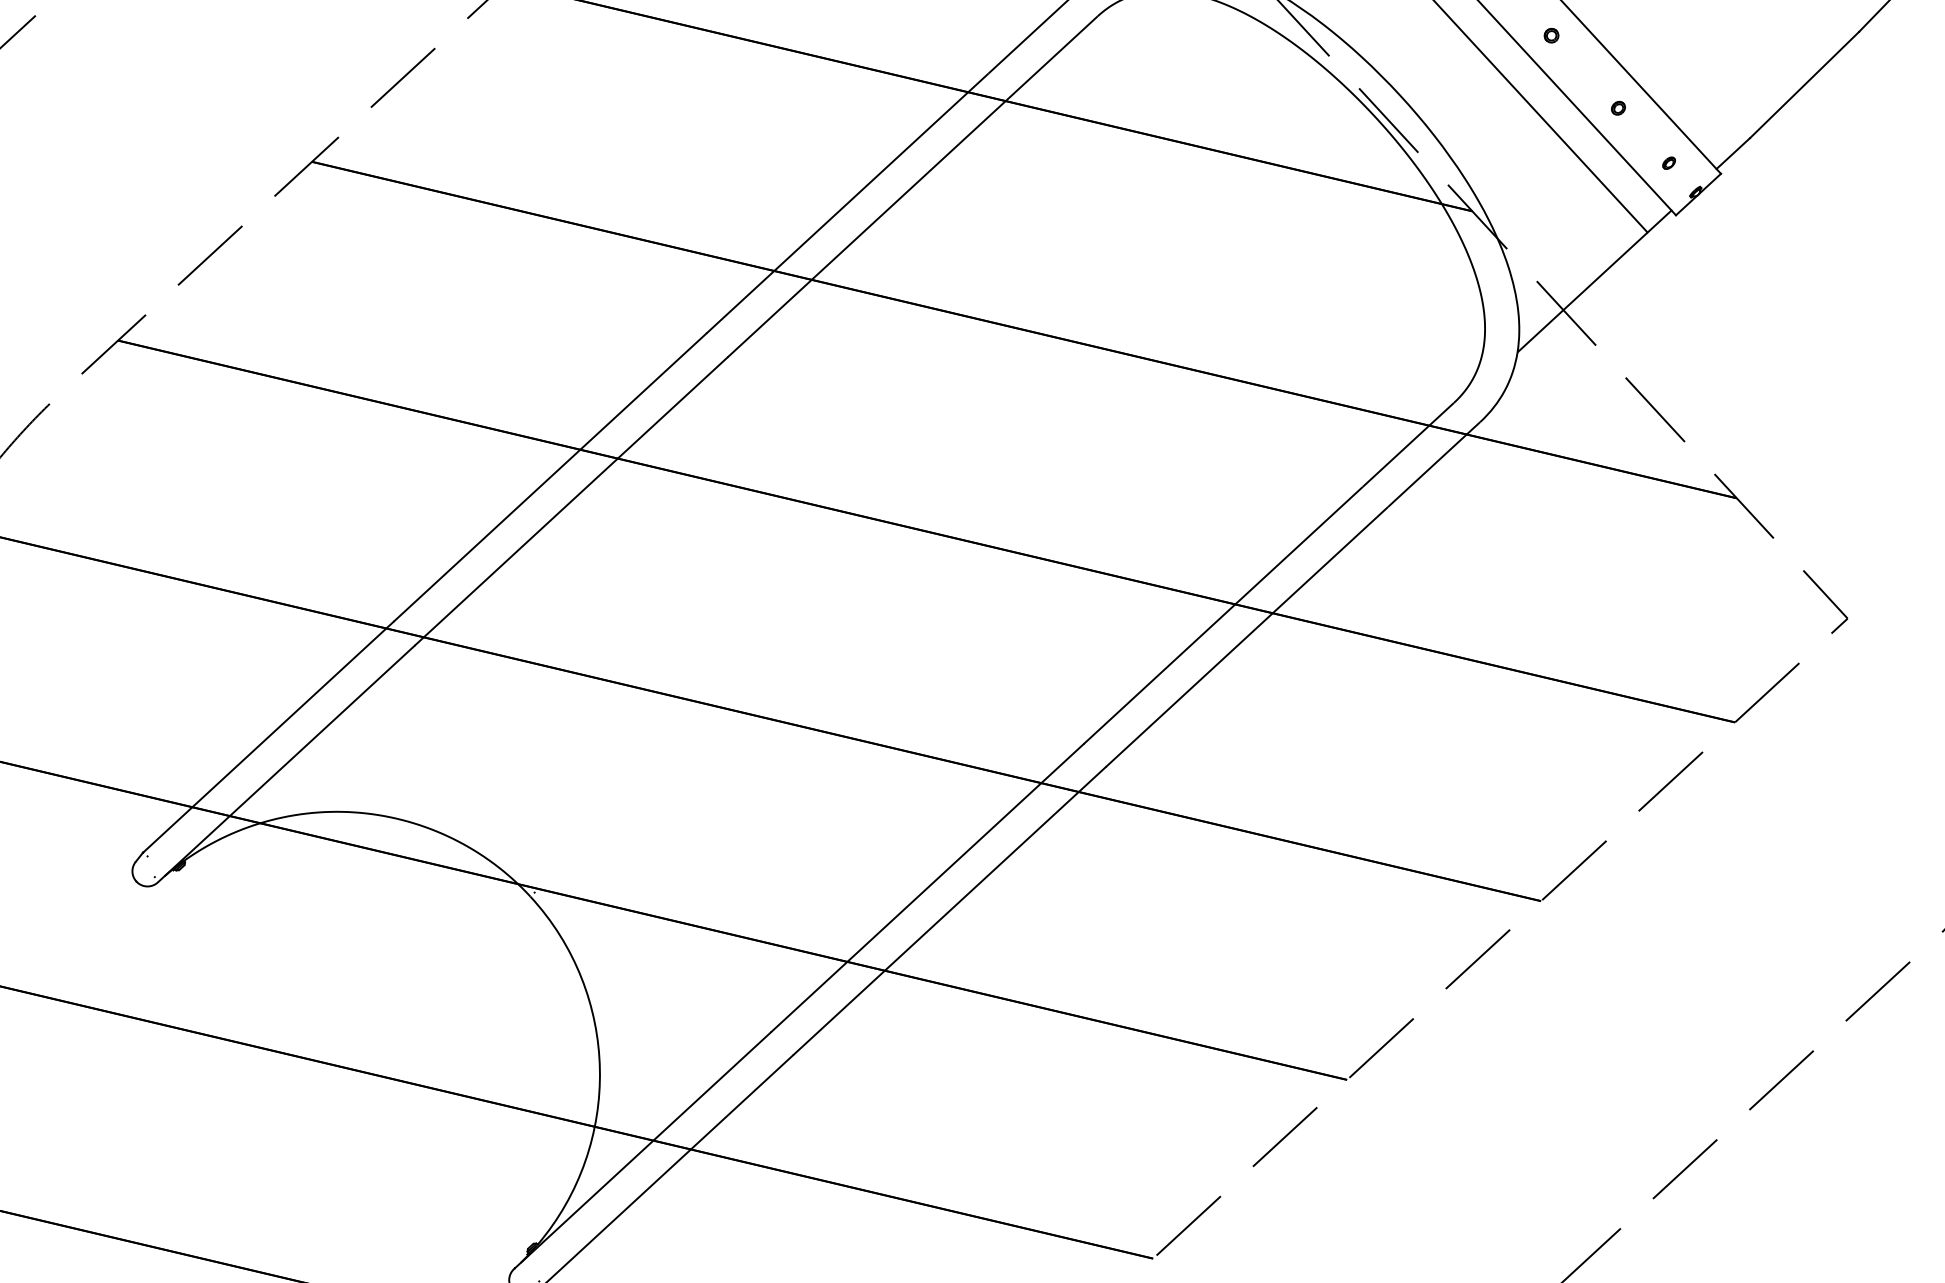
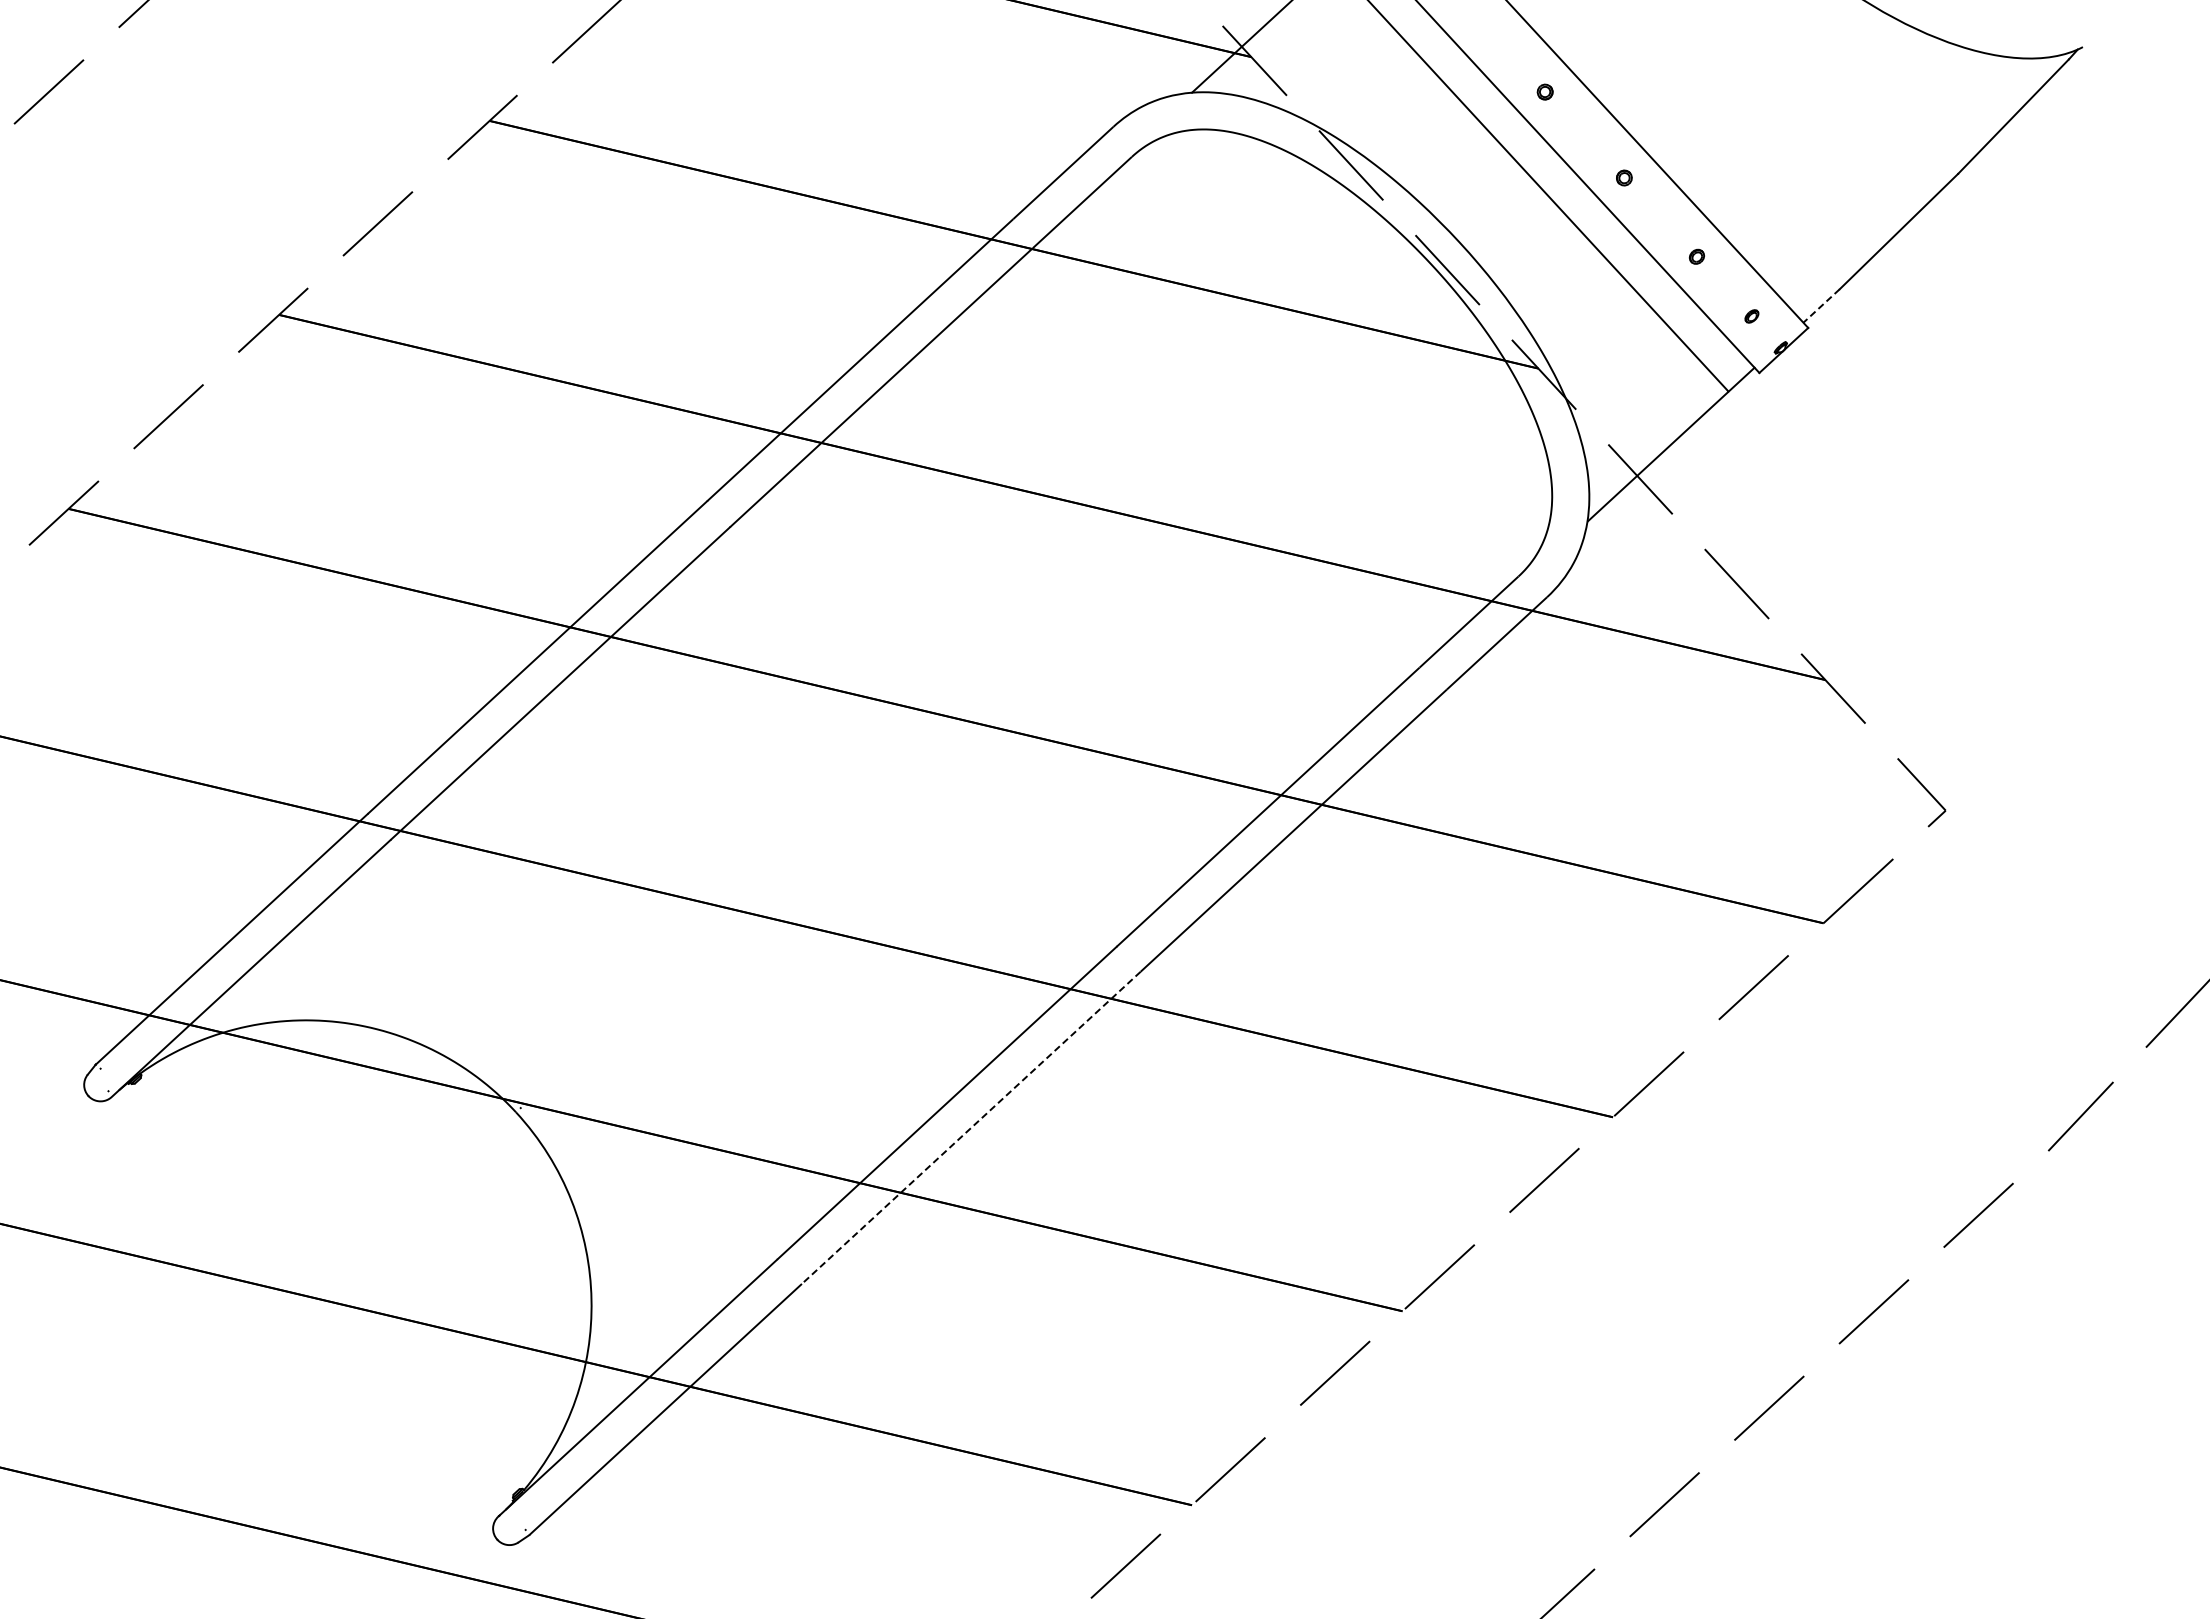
line: (1733, 153) -> (1821, 305), solid -> dashed
line: (949, 911) -> (970, 1128), solid -> dashed

